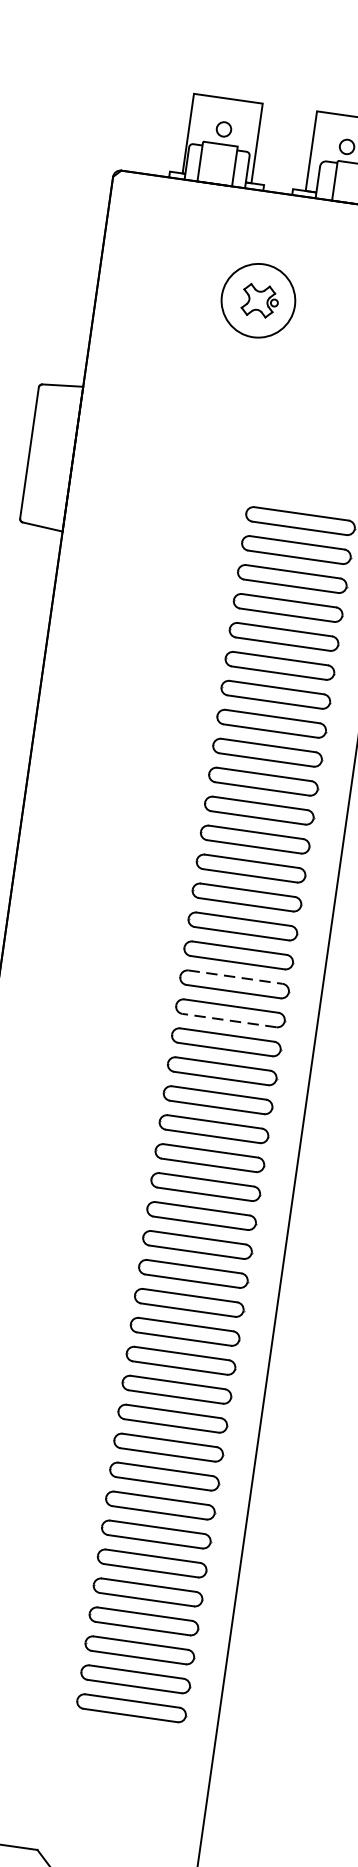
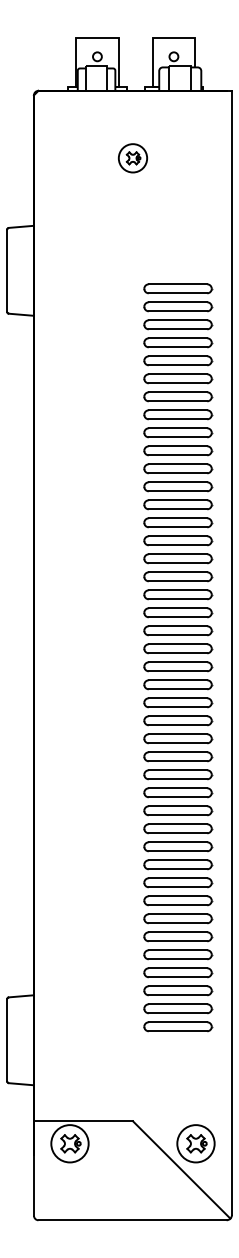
part: (257, 301) -> (132, 158), size x0.62
line: (236, 977) -> (178, 572), dashed -> solid
line: (228, 1020) -> (177, 599), dashed -> solid

